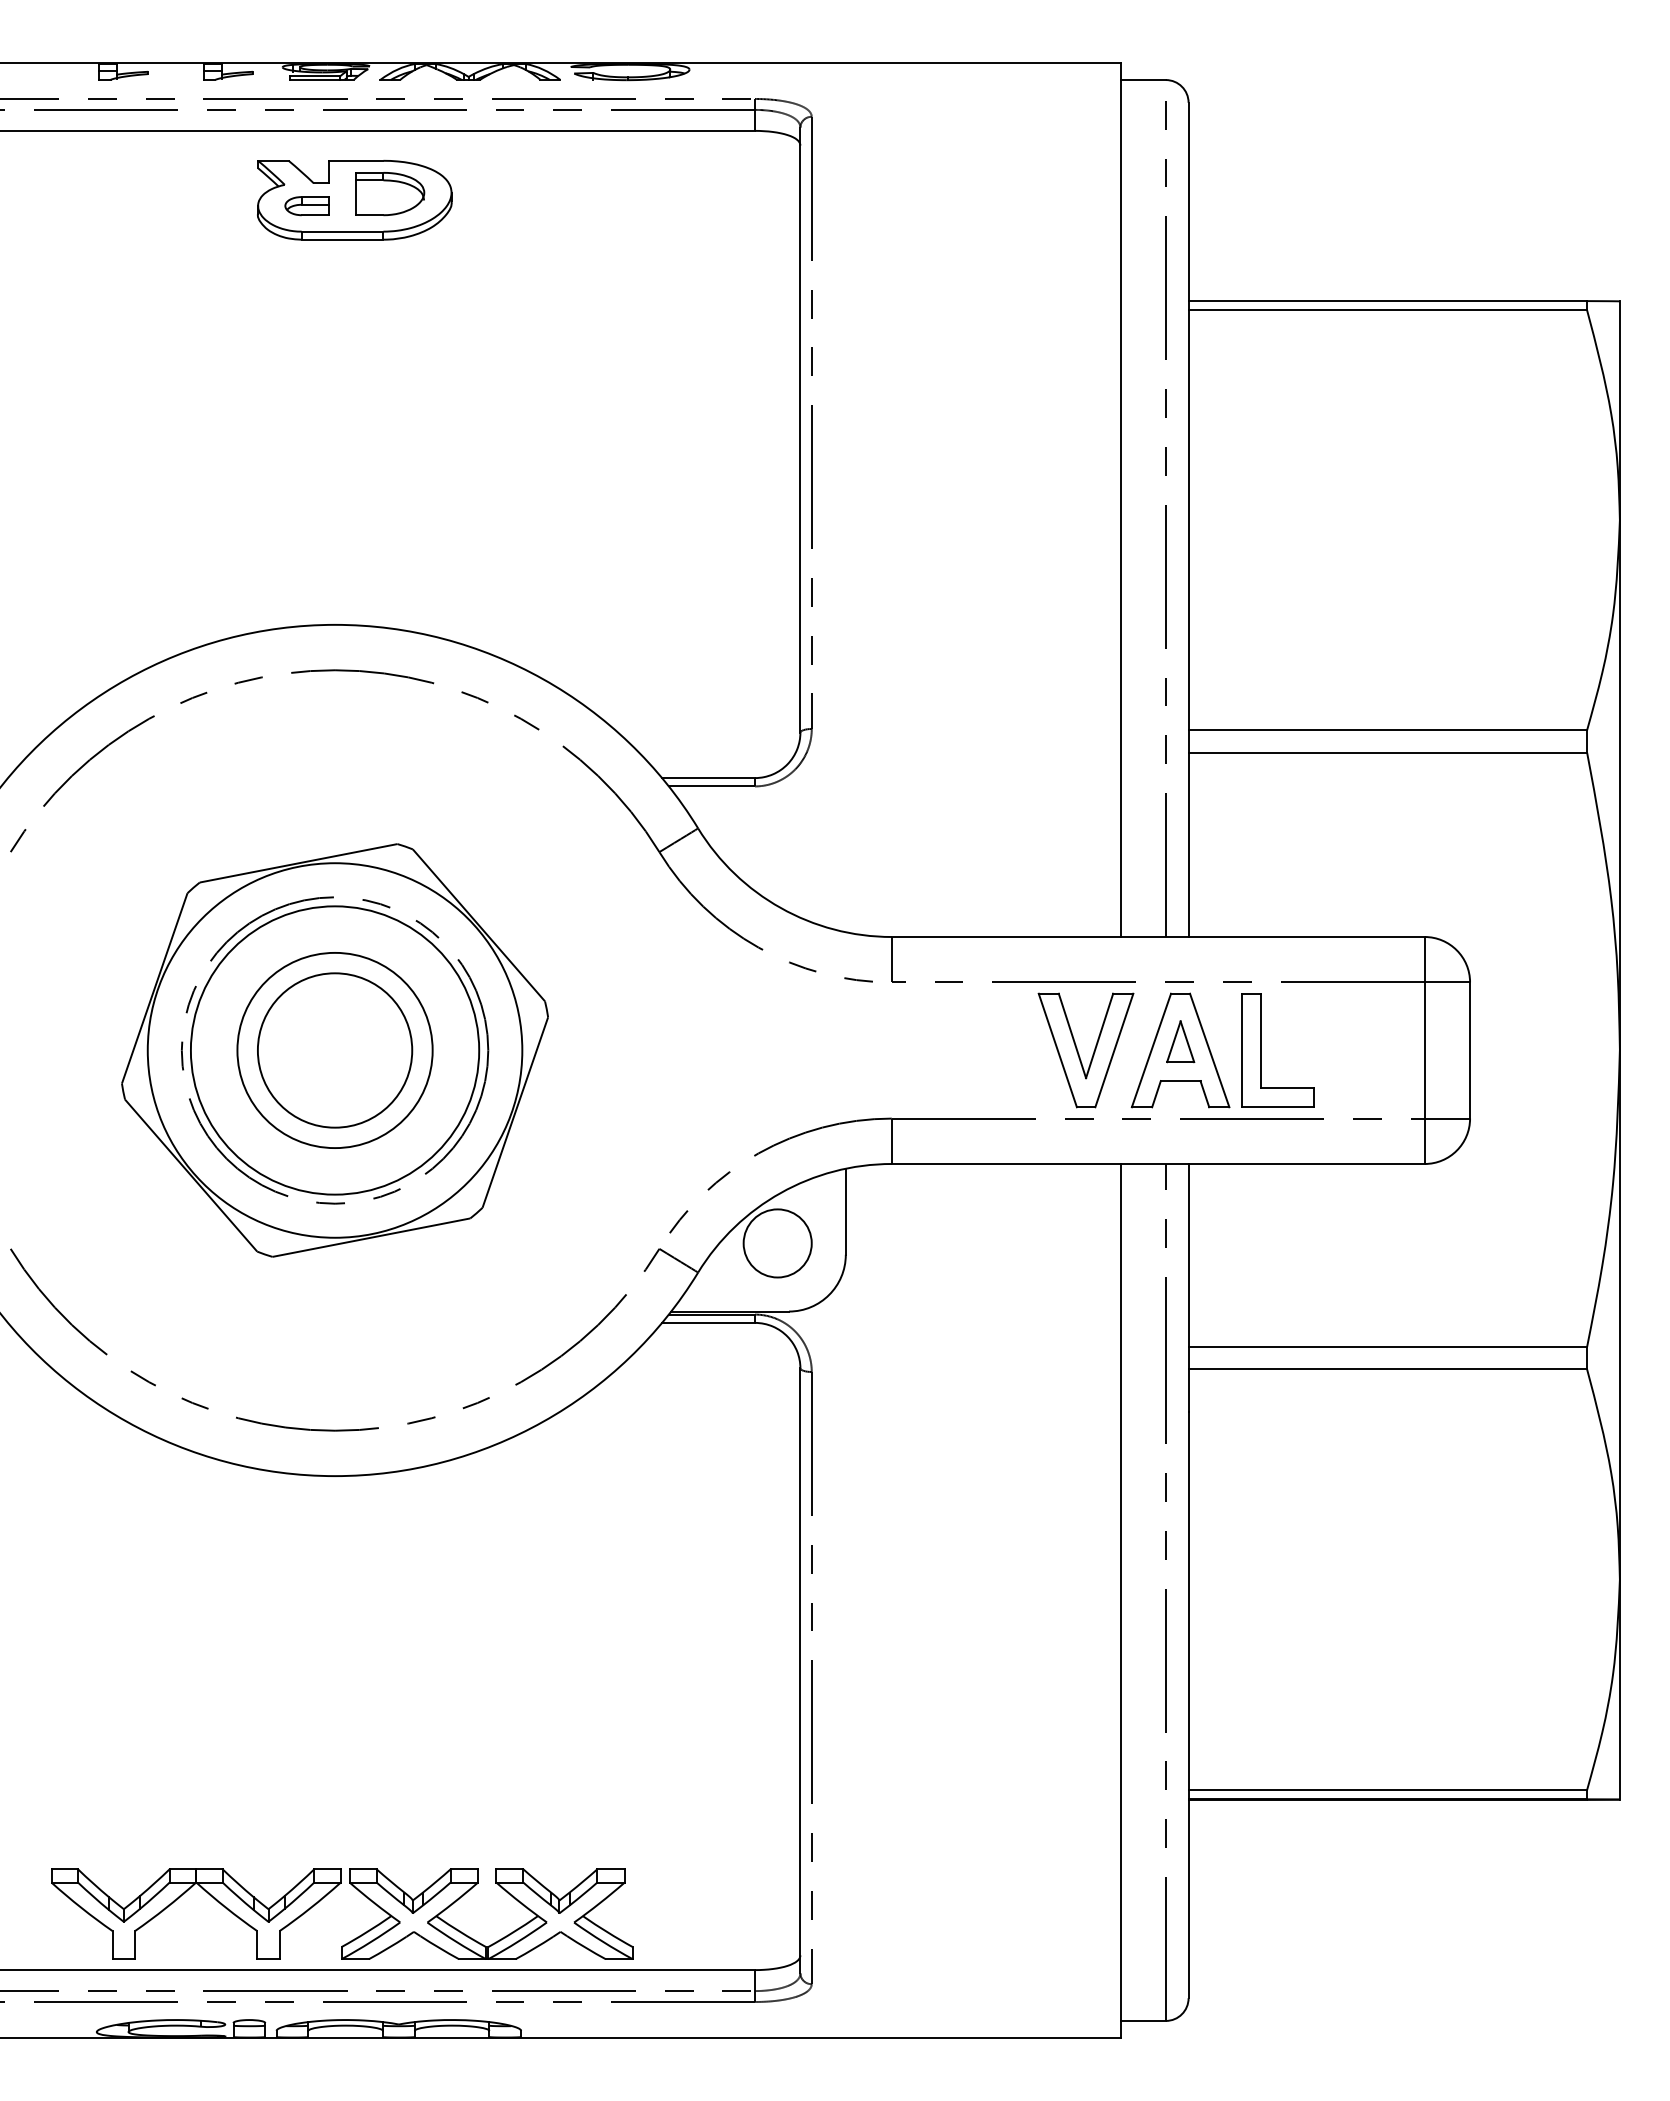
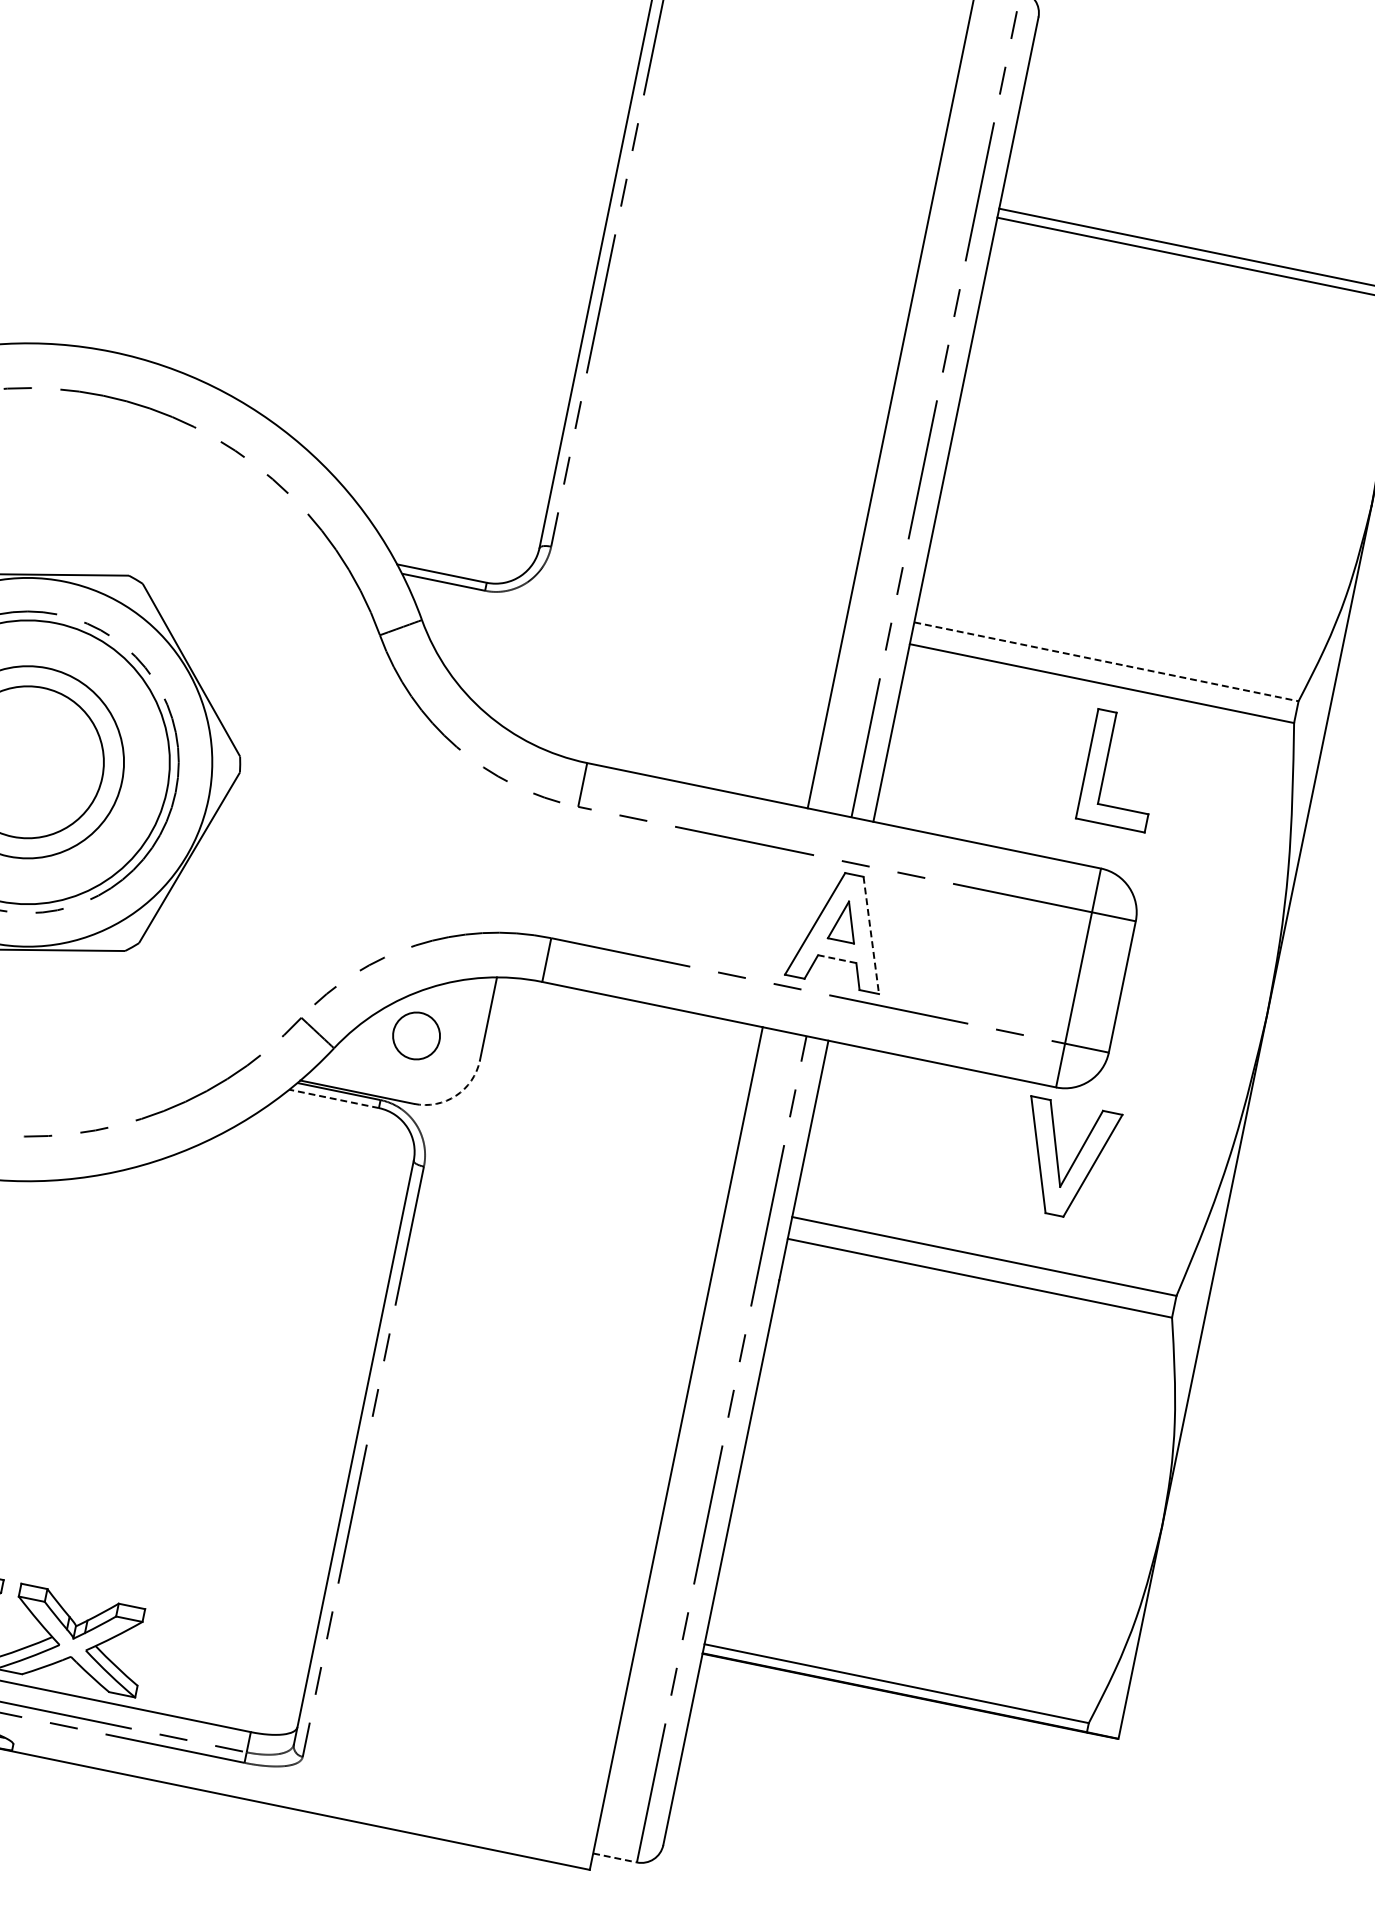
line: (1388, 730) -> (1106, 662), solid -> dashed
line: (1209, 1050) -> (871, 935), solid -> dashed
part: (1261, 1050) -> (1105, 767), moved
part: (1079, 1053) -> (1058, 1161), moved
line: (1180, 1081) -> (836, 959), solid -> dashed
circle: (777, 1243) -> (416, 1035), size x0.7
arc: (829, 1294) -> (456, 1095), solid -> dashed
line: (708, 1322) -> (334, 1098), solid -> dashed
line: (1143, 2020) -> (615, 1857), solid -> dashed

